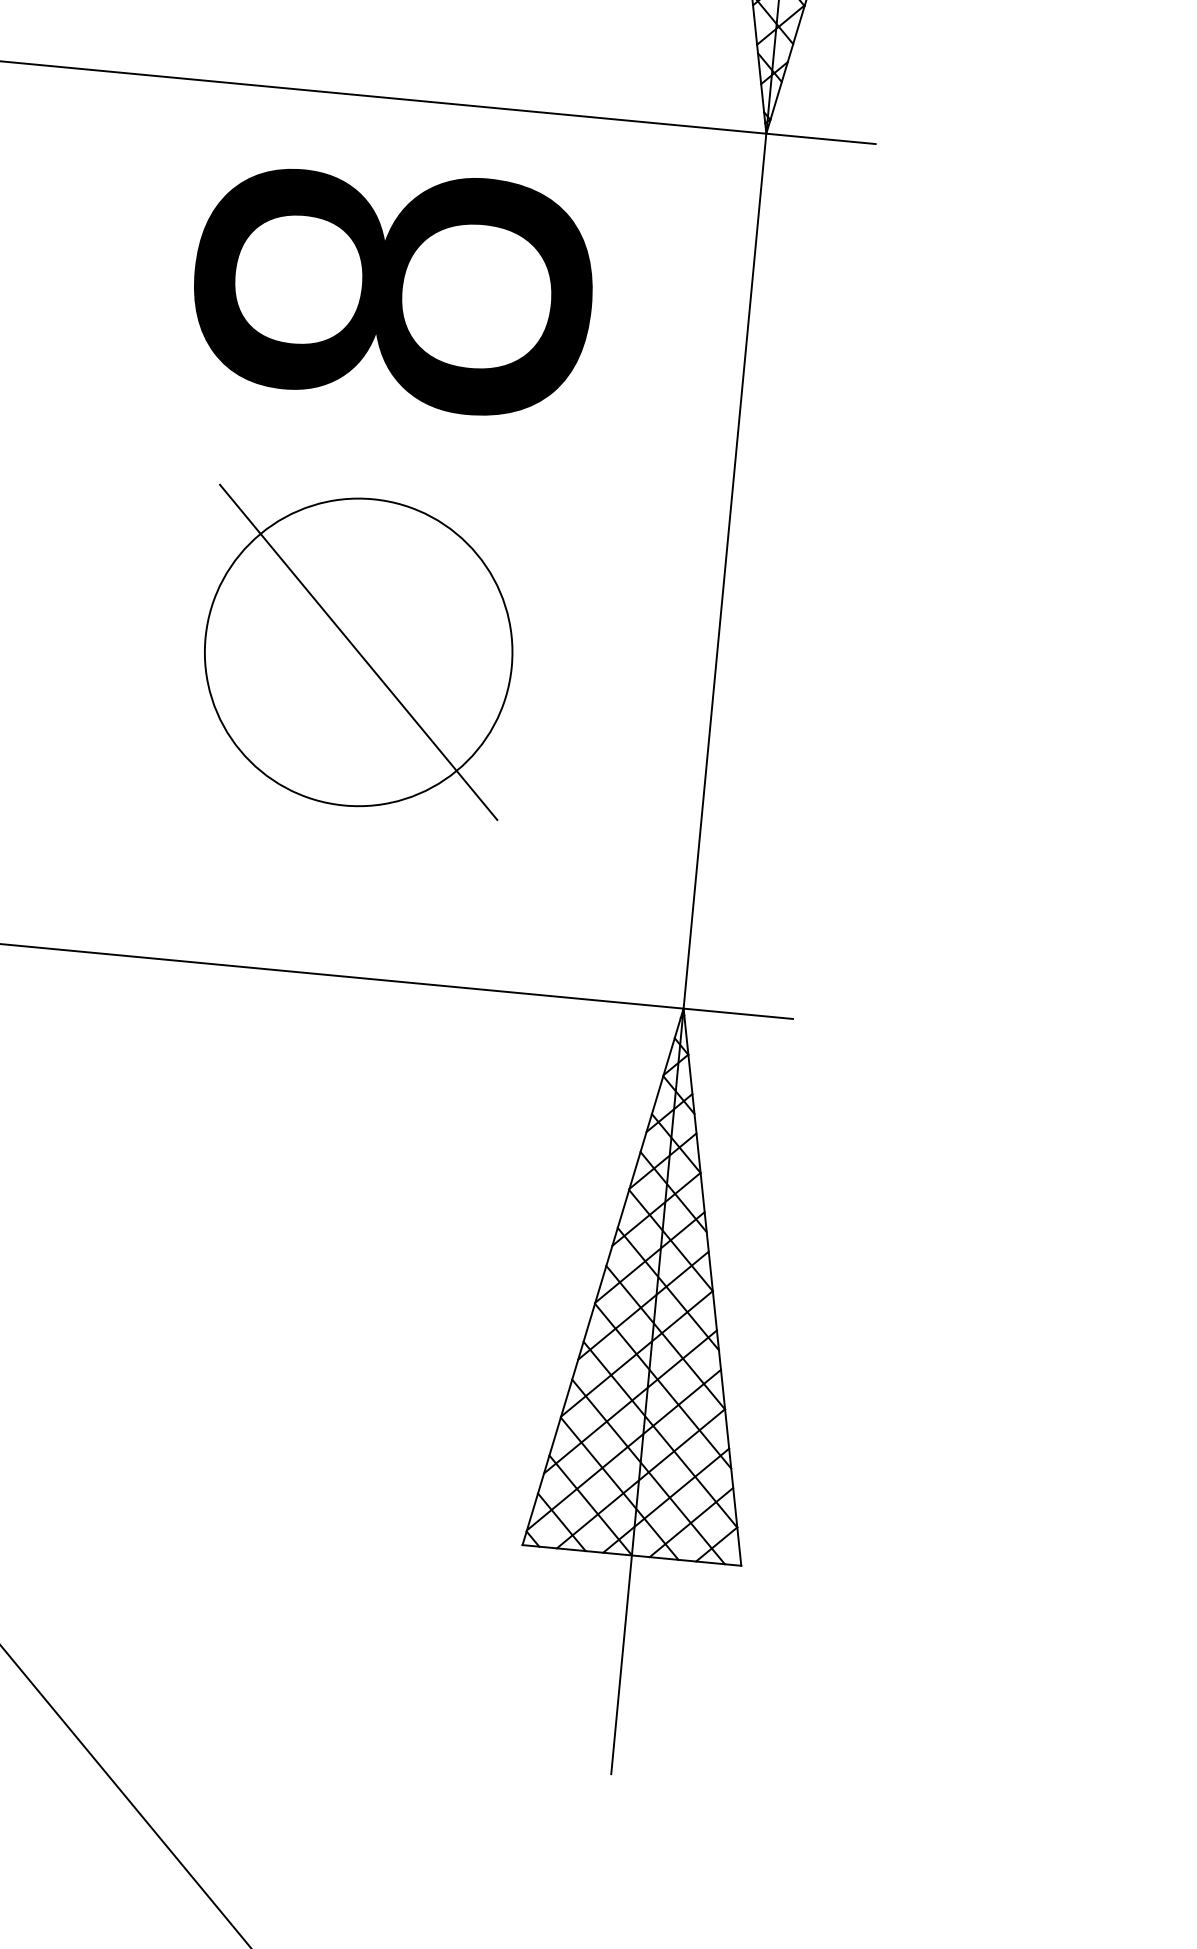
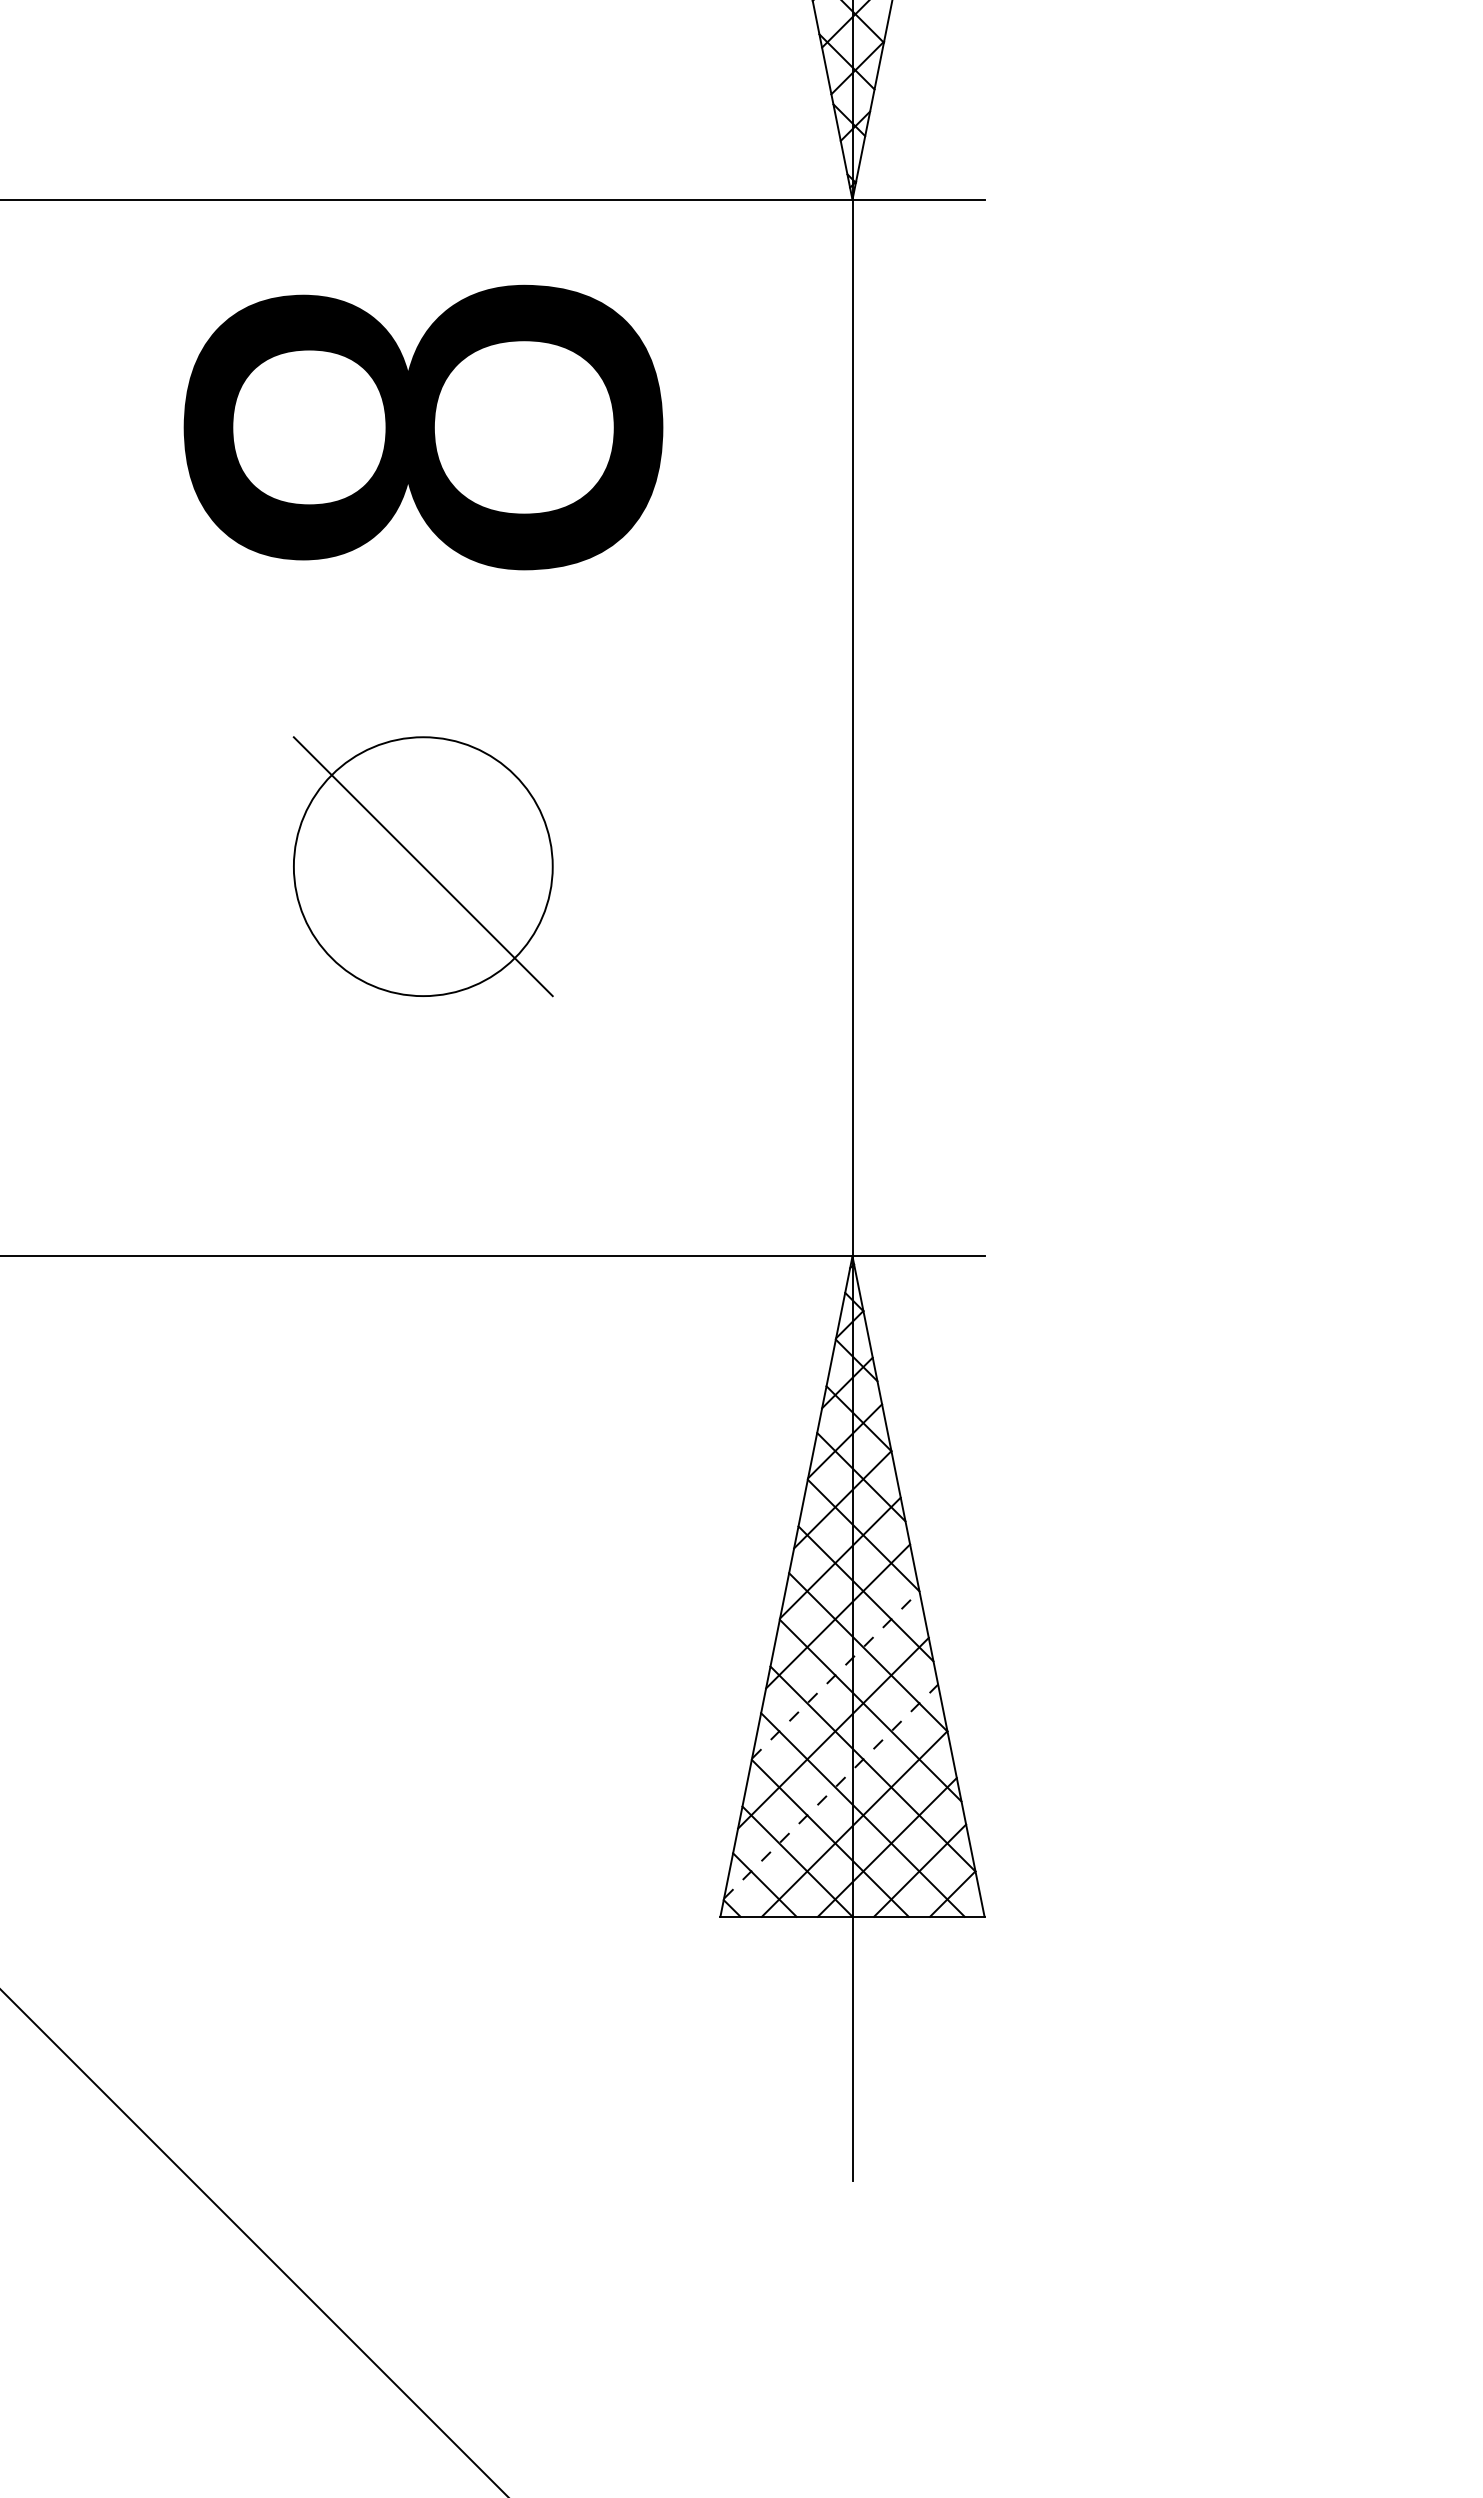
part: (358, 652) -> (423, 866), size x0.7
line: (637, 1353) -> (836, 1674), solid -> dashed
line: (624, 1450) -> (831, 1791), solid -> dashed

